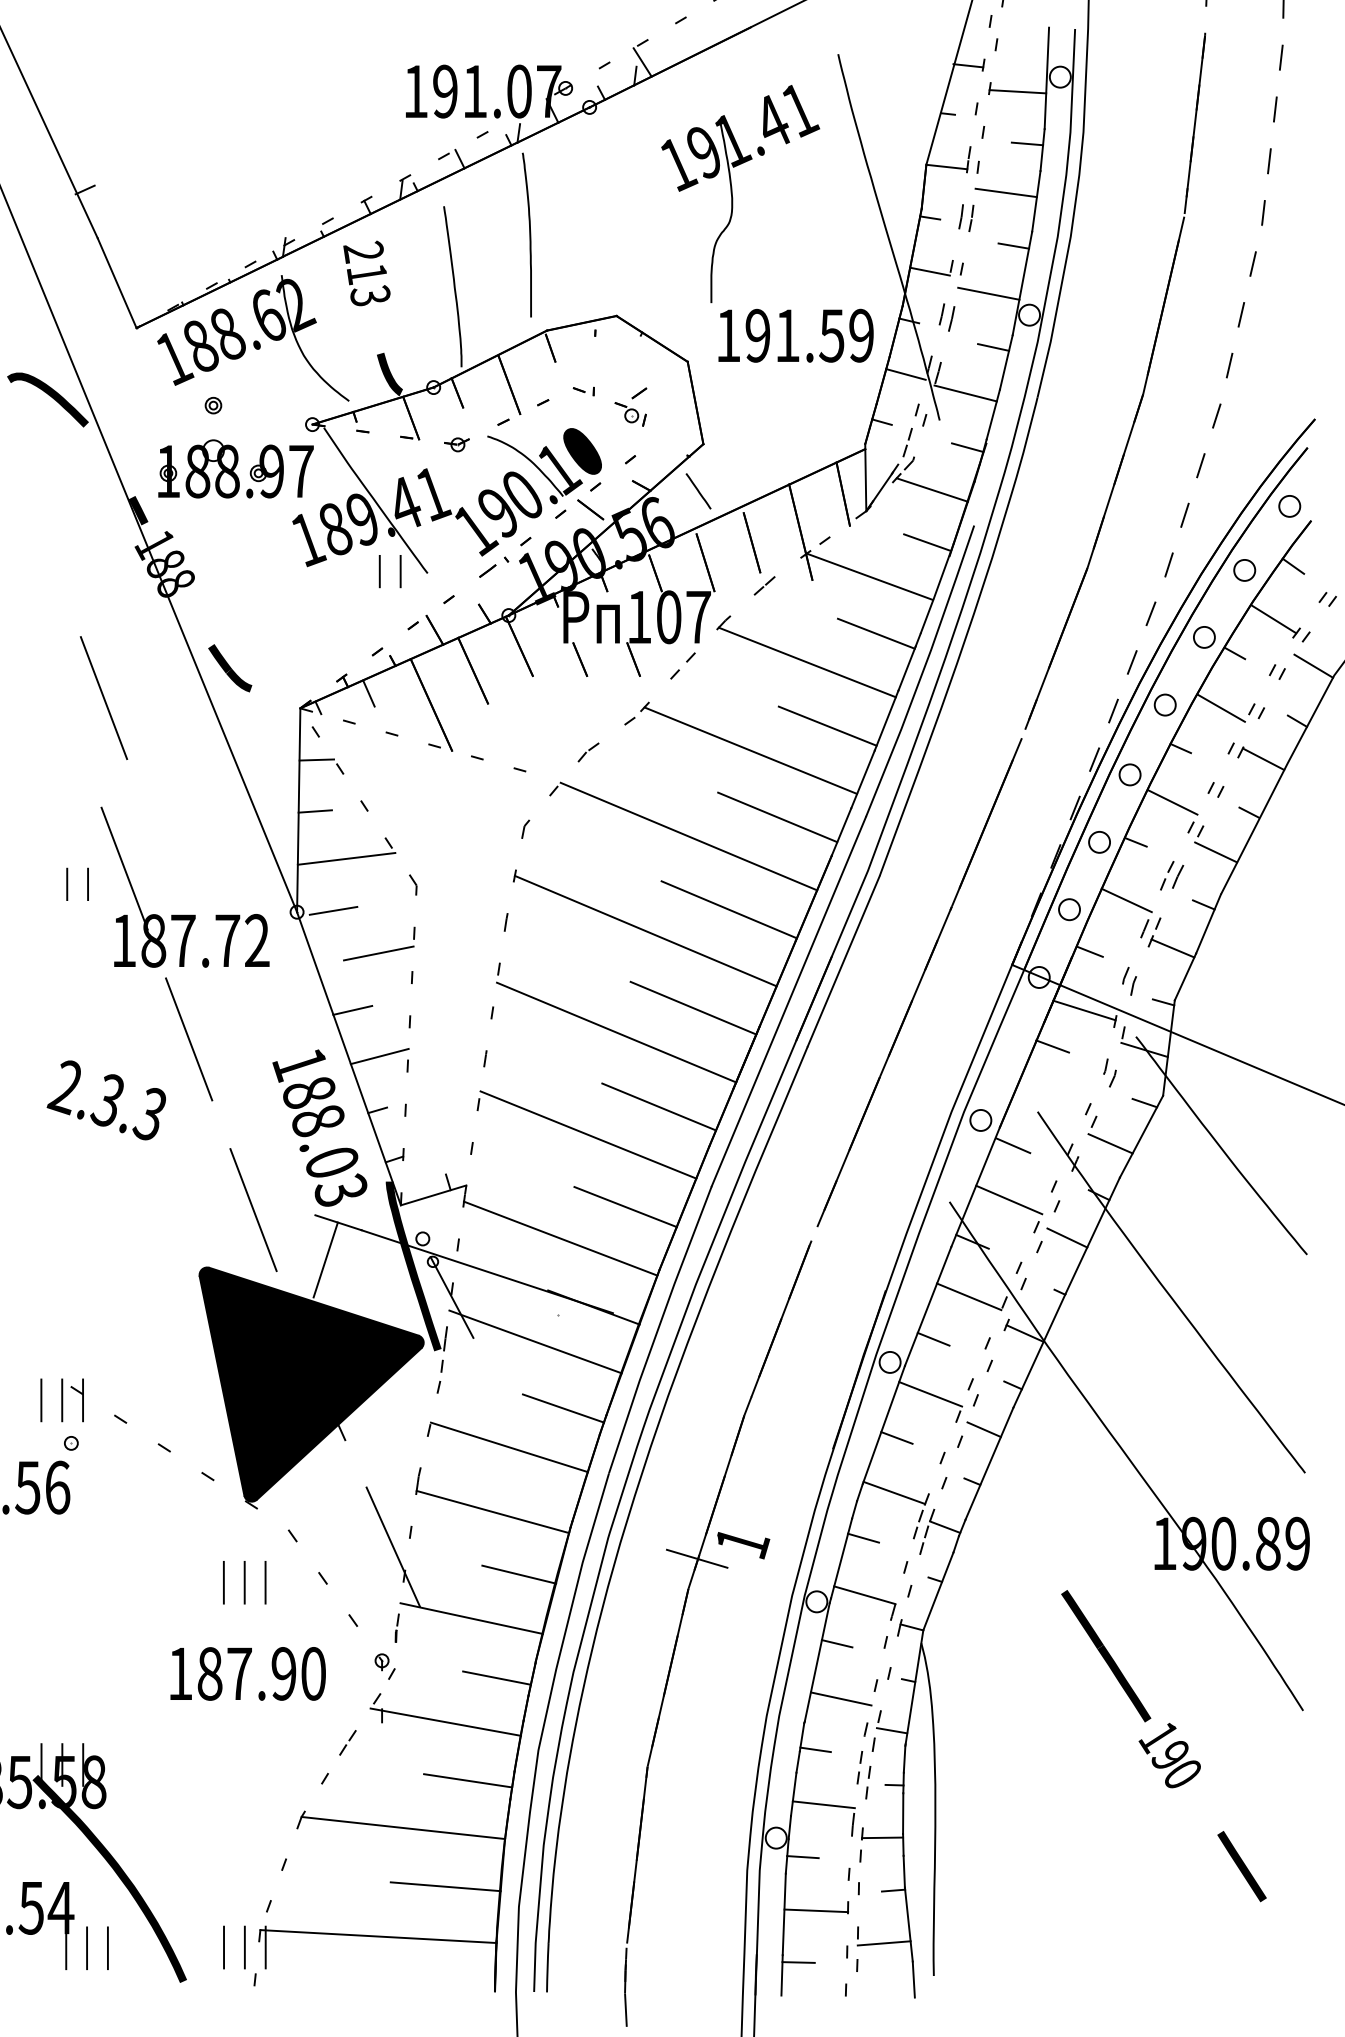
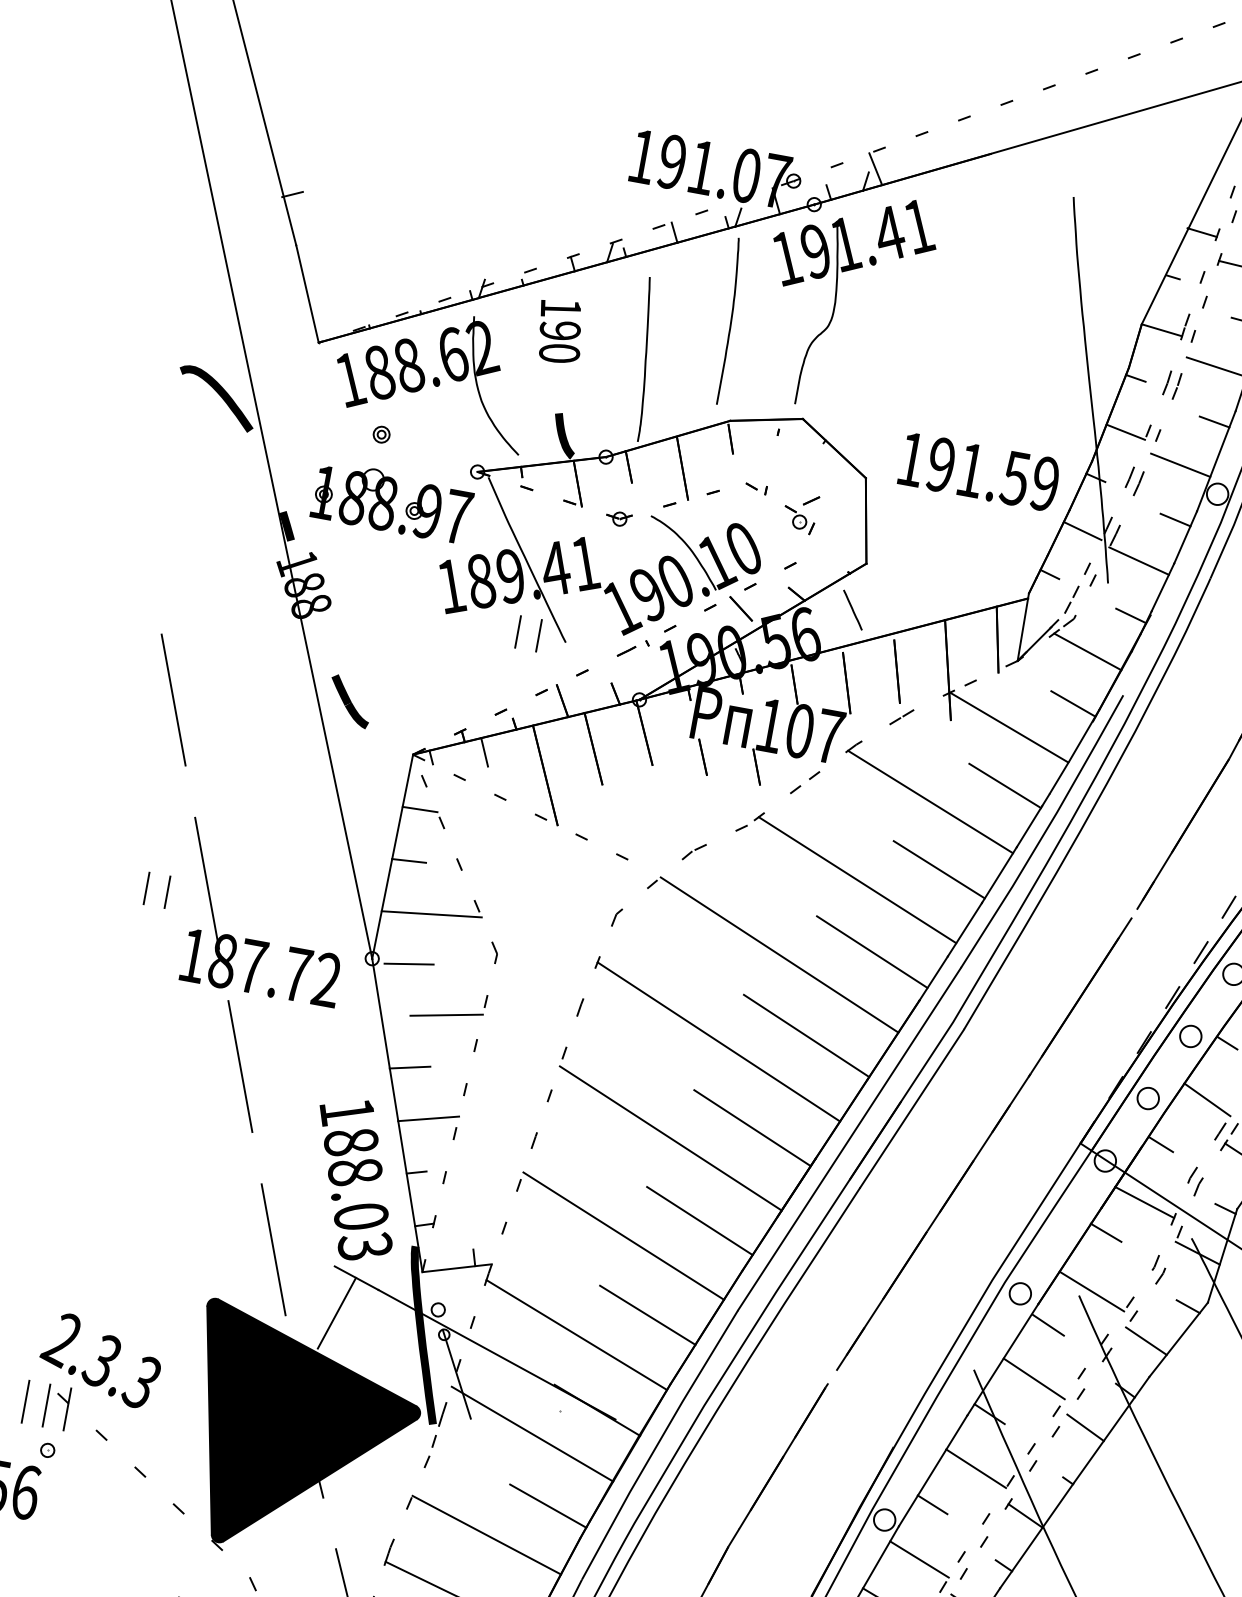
part: (733, 197) -> (836, 302), moved
text: (366, 273) -> (559, 330), 213 -> 190
line: (103, 697) -> (173, 699), moved
text: (105, 1100) -> (99, 1360), moved
line: (1048, 1105) -> (1091, 1291), added

